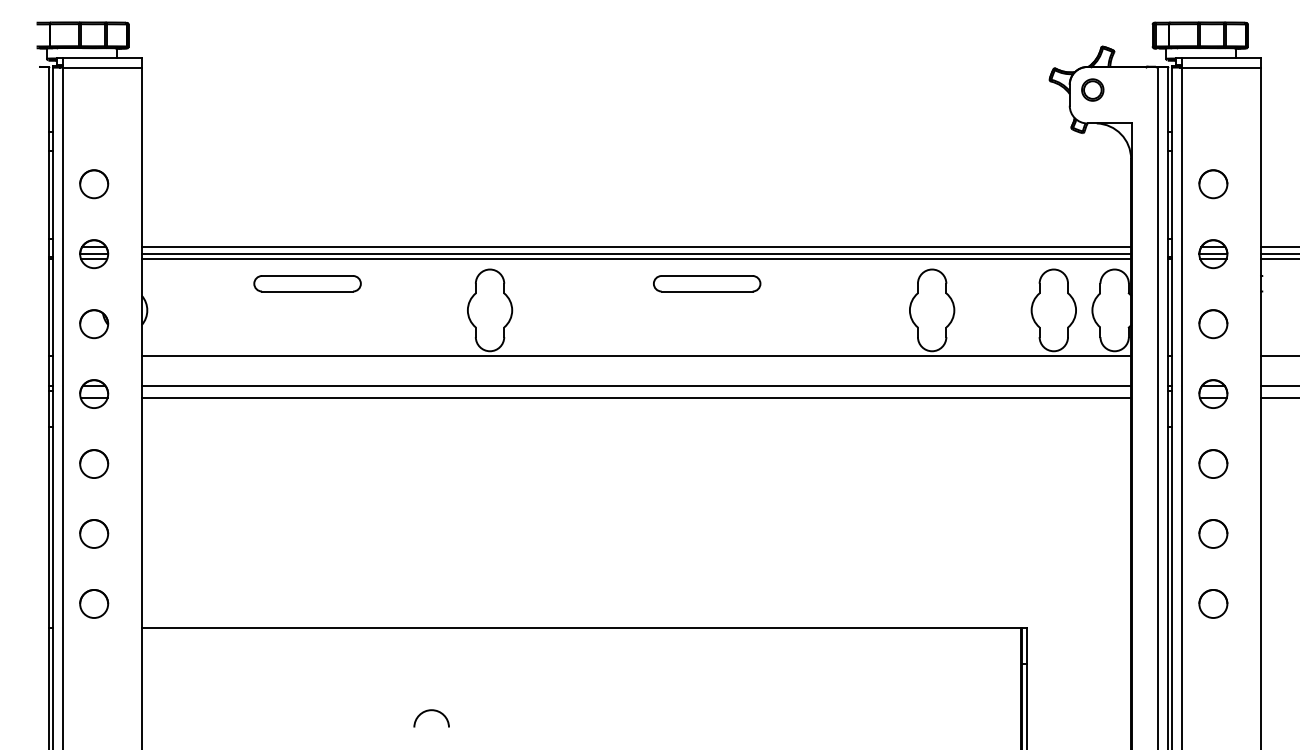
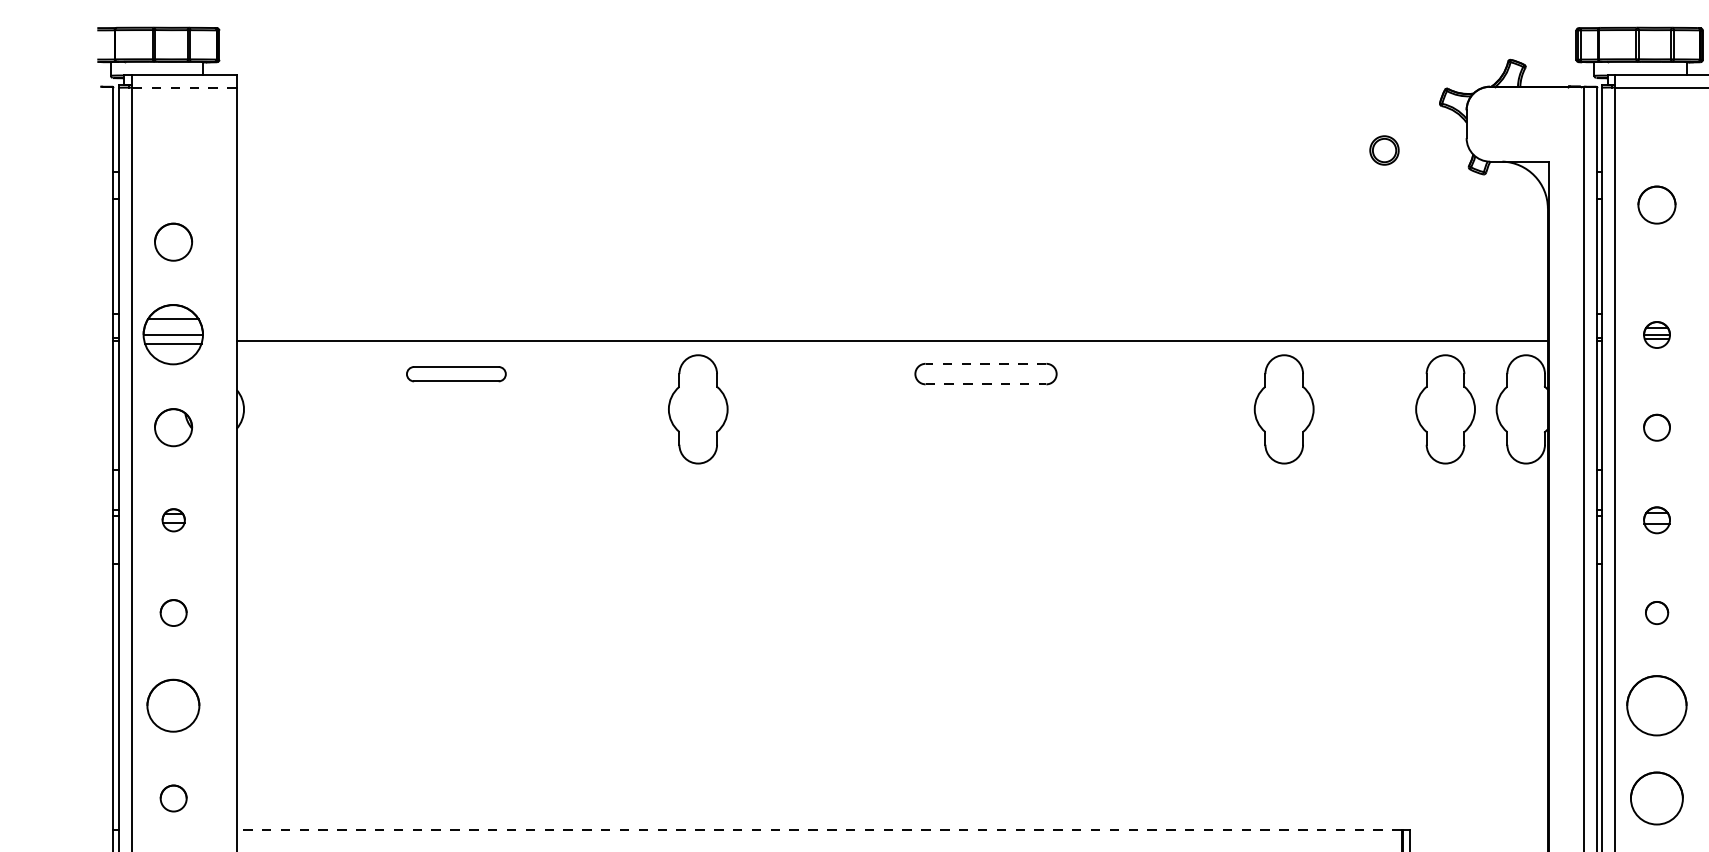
line: (102, 67) -> (184, 87), solid -> dashed
part: (1092, 89) -> (1384, 149), moved
circle: (1213, 184) -> (1657, 205), moved
line: (636, 247) -> (892, 326), removed
part: (94, 254) -> (174, 335), size x1.6
line: (636, 254) -> (892, 335), removed
part: (1213, 254) -> (1657, 335), size x0.7
line: (707, 276) -> (986, 364), solid -> dashed
part: (307, 283) -> (456, 373), size x0.7
line: (707, 291) -> (986, 384), solid -> dashed
circle: (1213, 324) -> (1657, 428), size x0.7
line: (636, 356) -> (892, 470), removed
line: (636, 385) -> (892, 508), removed
part: (94, 393) -> (174, 519), size x0.6
part: (1213, 393) -> (1657, 519), size x0.7
line: (636, 397) -> (892, 524), removed
circle: (94, 463) -> (174, 612), size x0.7
circle: (1213, 463) -> (1657, 612), size x0.6
circle: (94, 533) -> (174, 705), size x1.4
circle: (1213, 533) -> (1657, 705), size x1.6
circle: (94, 603) -> (174, 797), size x0.7
circle: (1213, 603) -> (1657, 797), size x1.4
line: (580, 628) -> (818, 831), solid -> dashed

